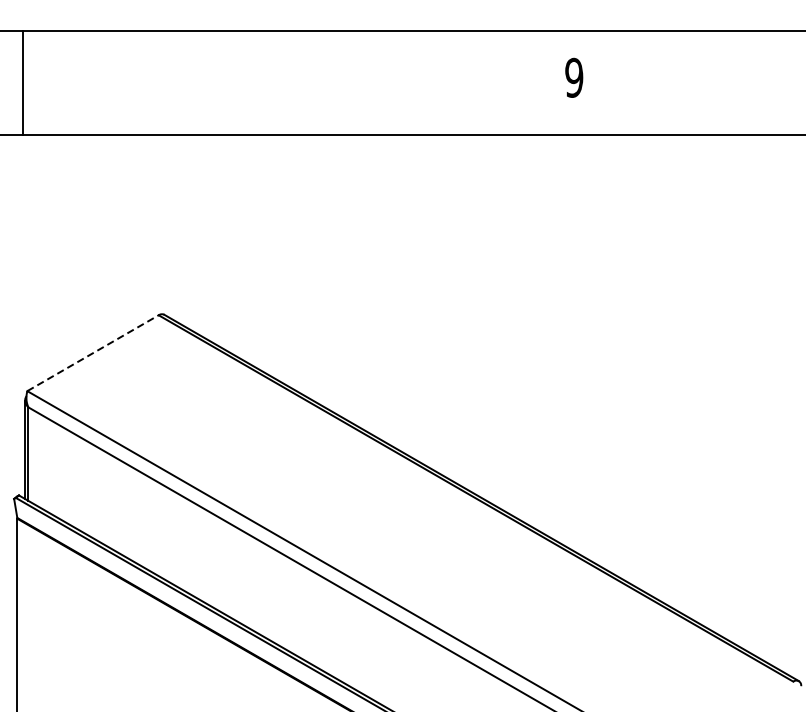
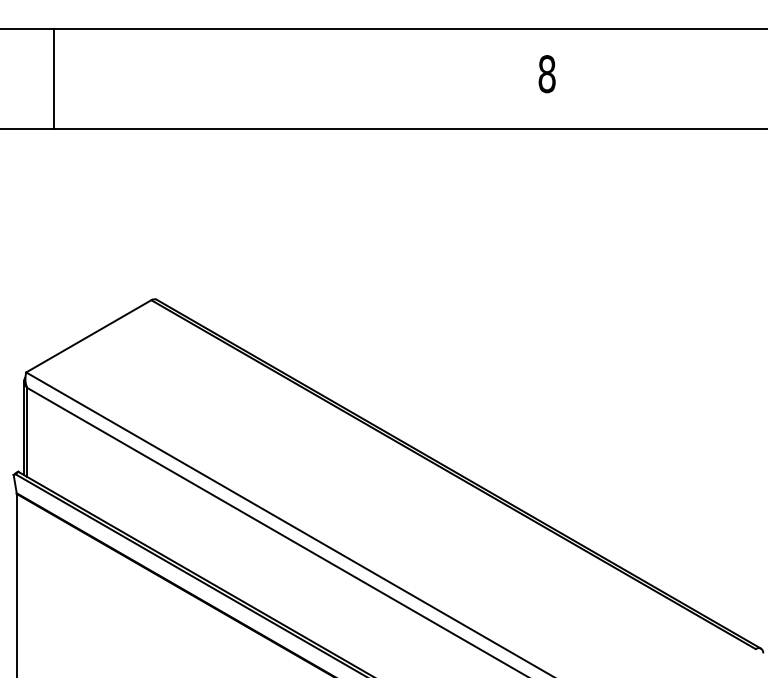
text: (573, 78) -> (546, 74), 9 -> 8
line: (23, 82) -> (54, 78), moved
line: (93, 353) -> (89, 336), dashed -> solid

